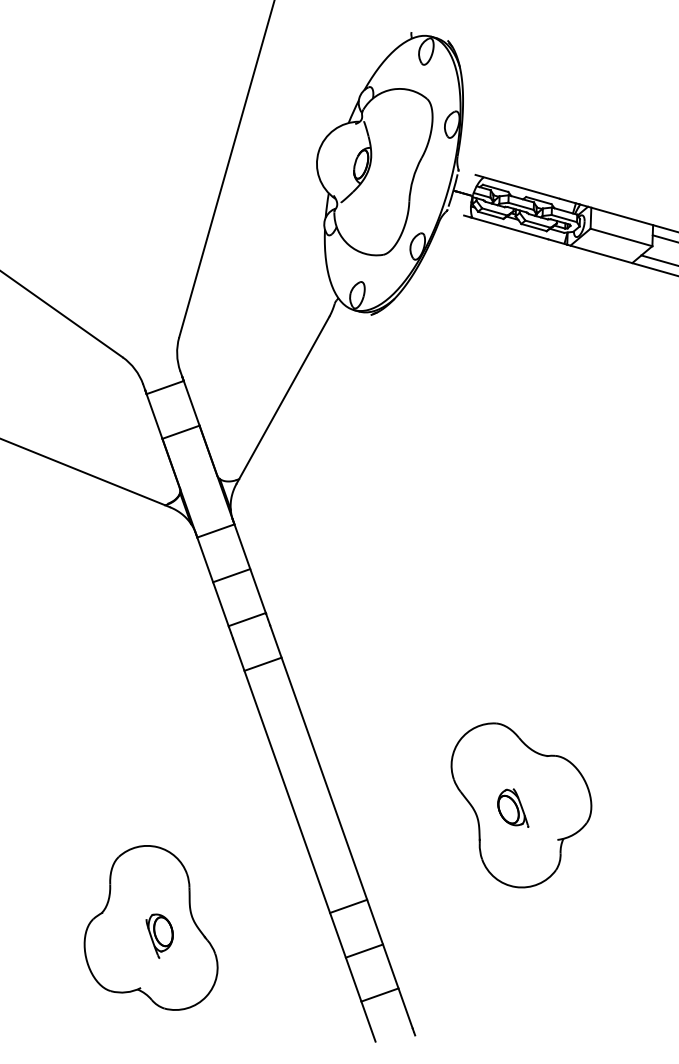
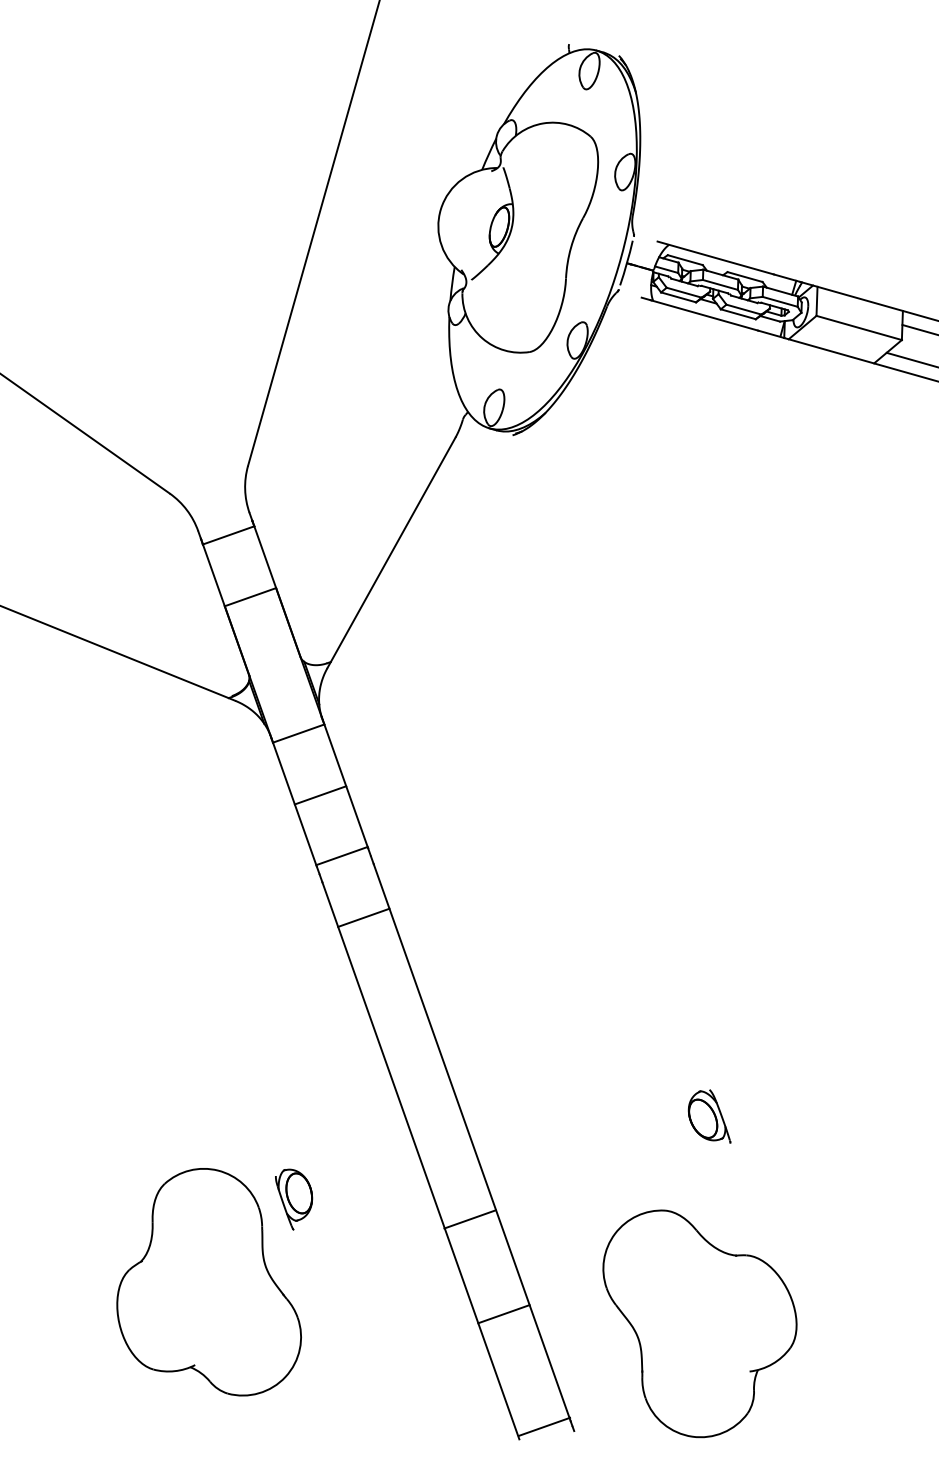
part: (521, 805) -> (699, 1323), moved
line: (348, 906) -> (469, 1219), moved
part: (160, 936) -> (294, 1199), moved
line: (380, 994) -> (544, 1426), moved

